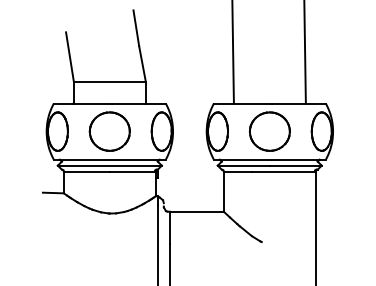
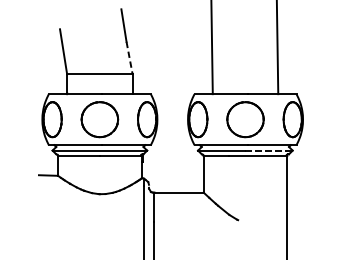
line: (142, 64) -> (129, 58), solid -> dashed
line: (295, 165) -> (268, 150), solid -> dashed

